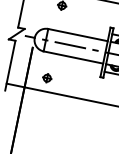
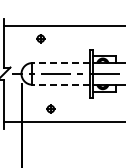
line: (78, 35) -> (61, 63), solid -> dashed
line: (73, 57) -> (61, 84), solid -> dashed
part: (47, 77) -> (50, 108), moved

